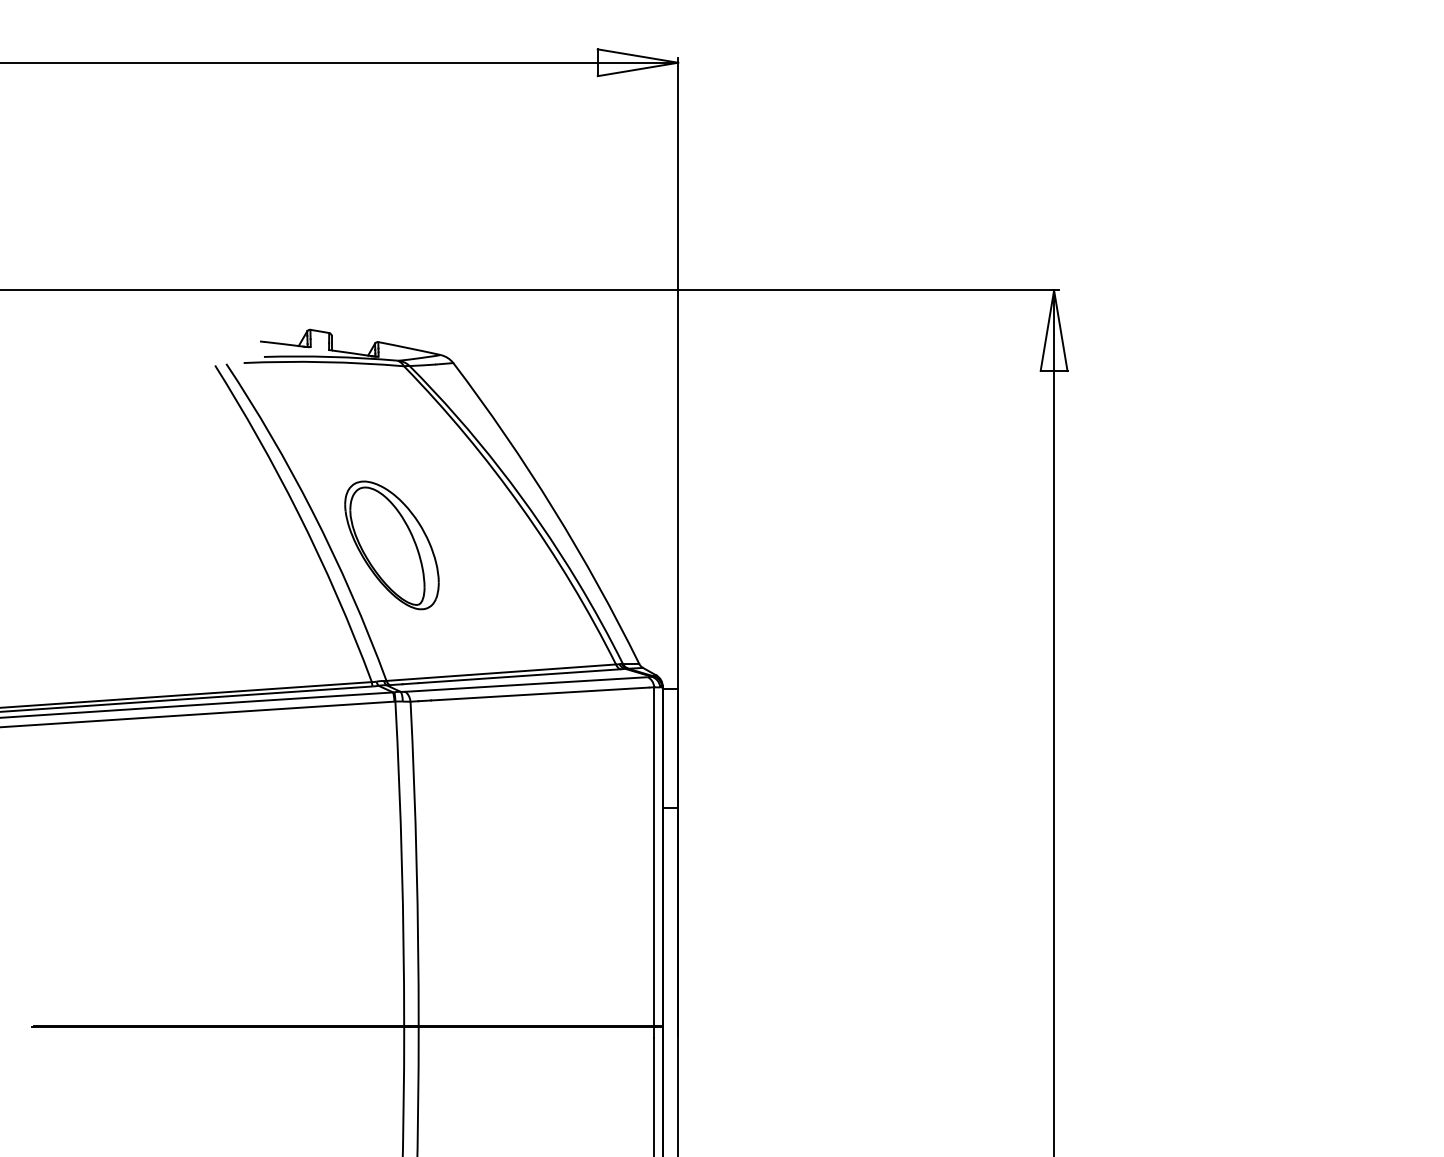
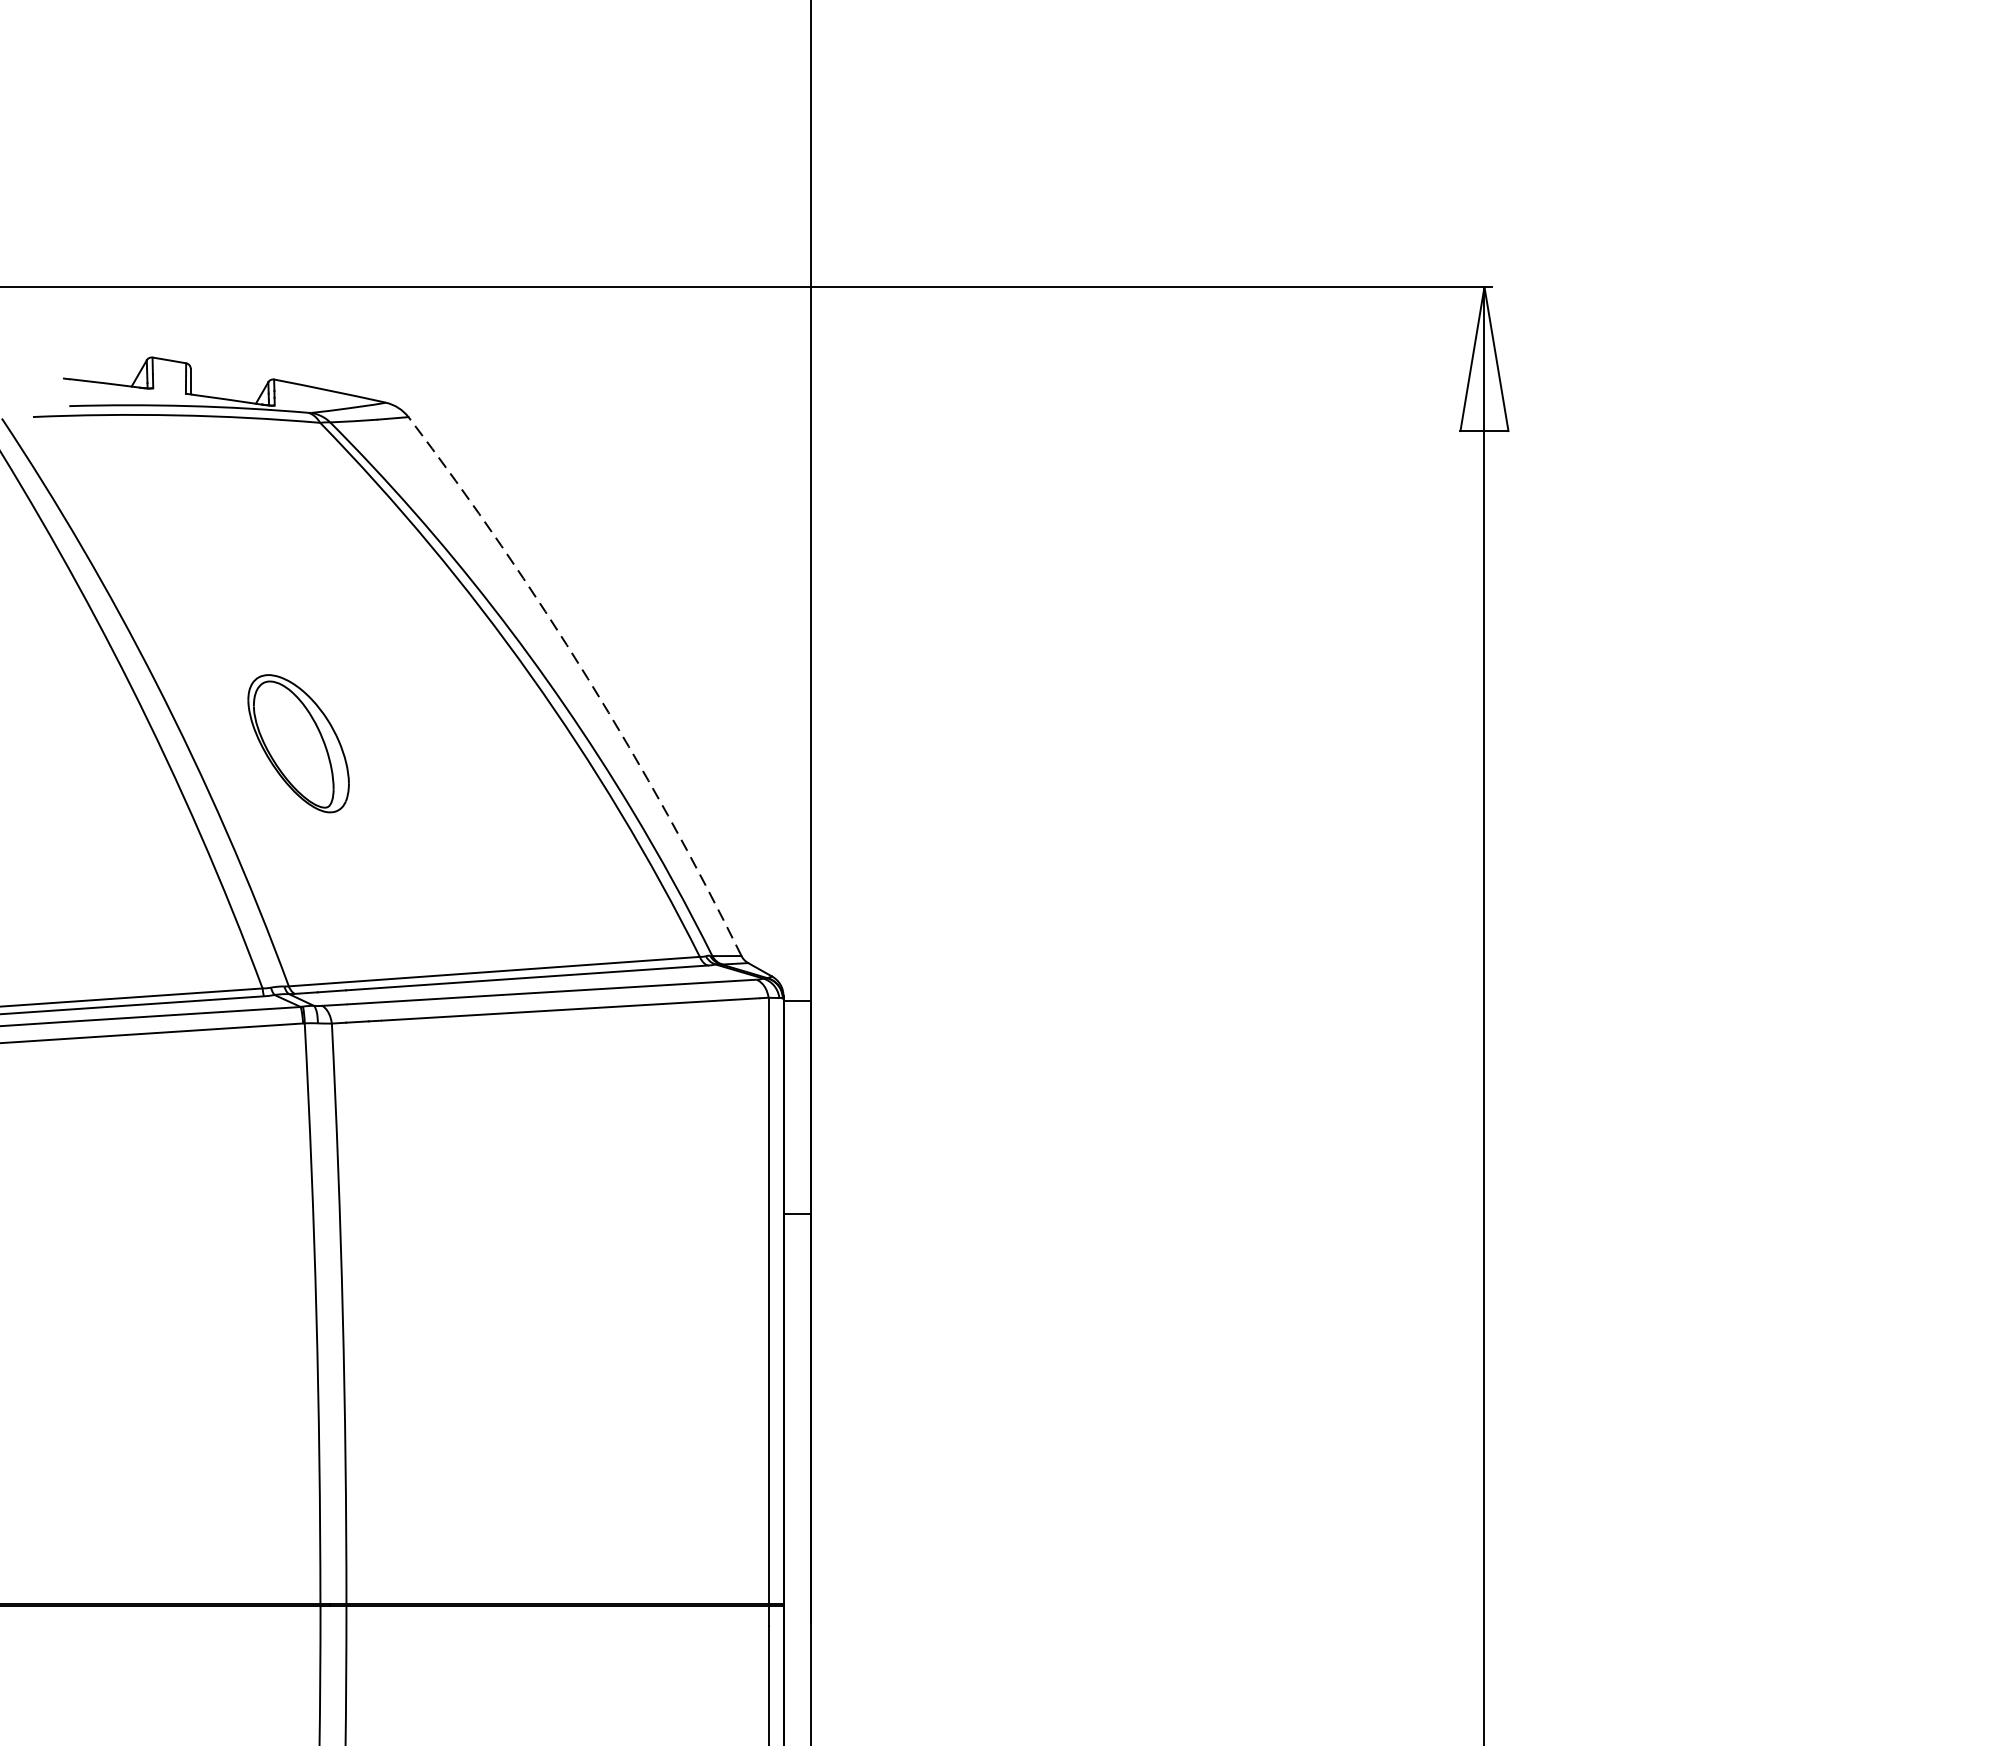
arc: (553, 509) -> (587, 679), solid -> dashed
part: (391, 545) -> (297, 743), size x0.6

